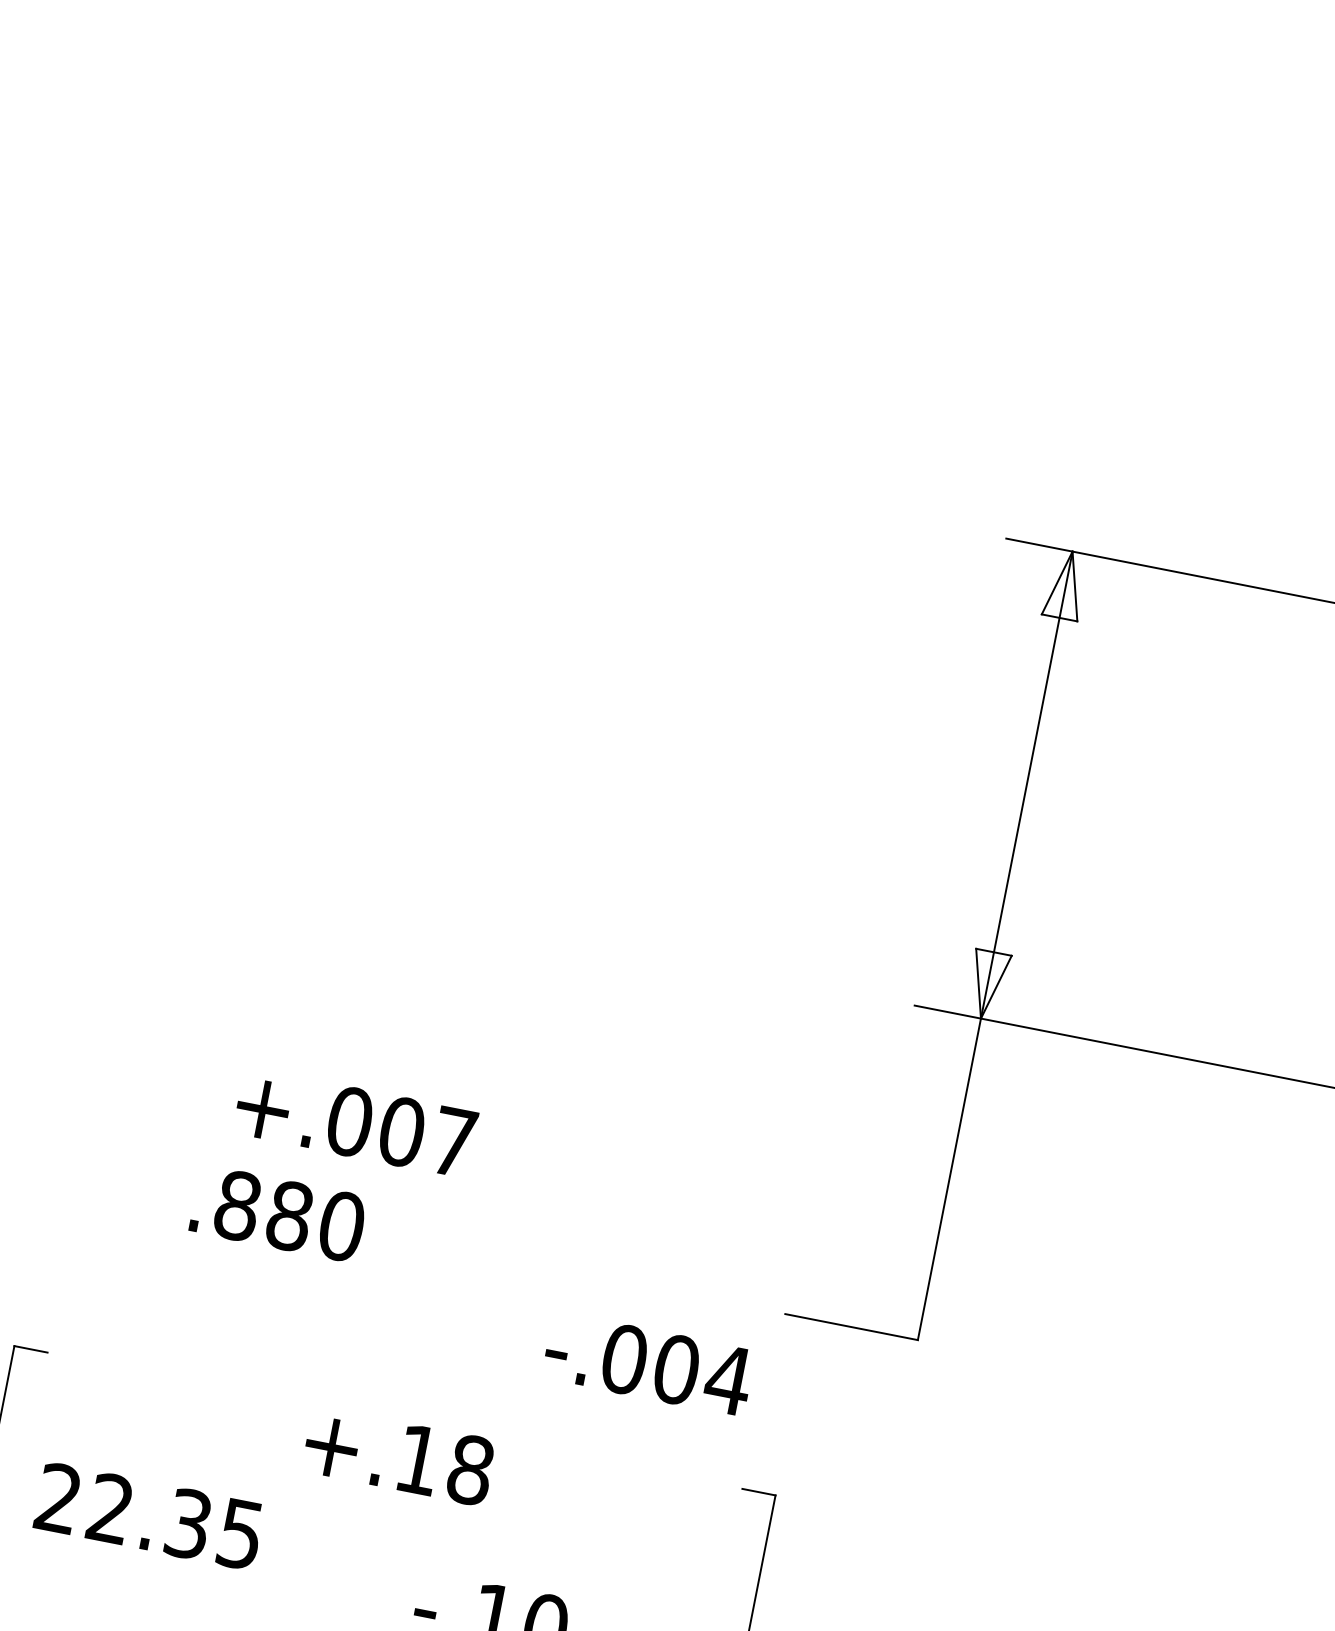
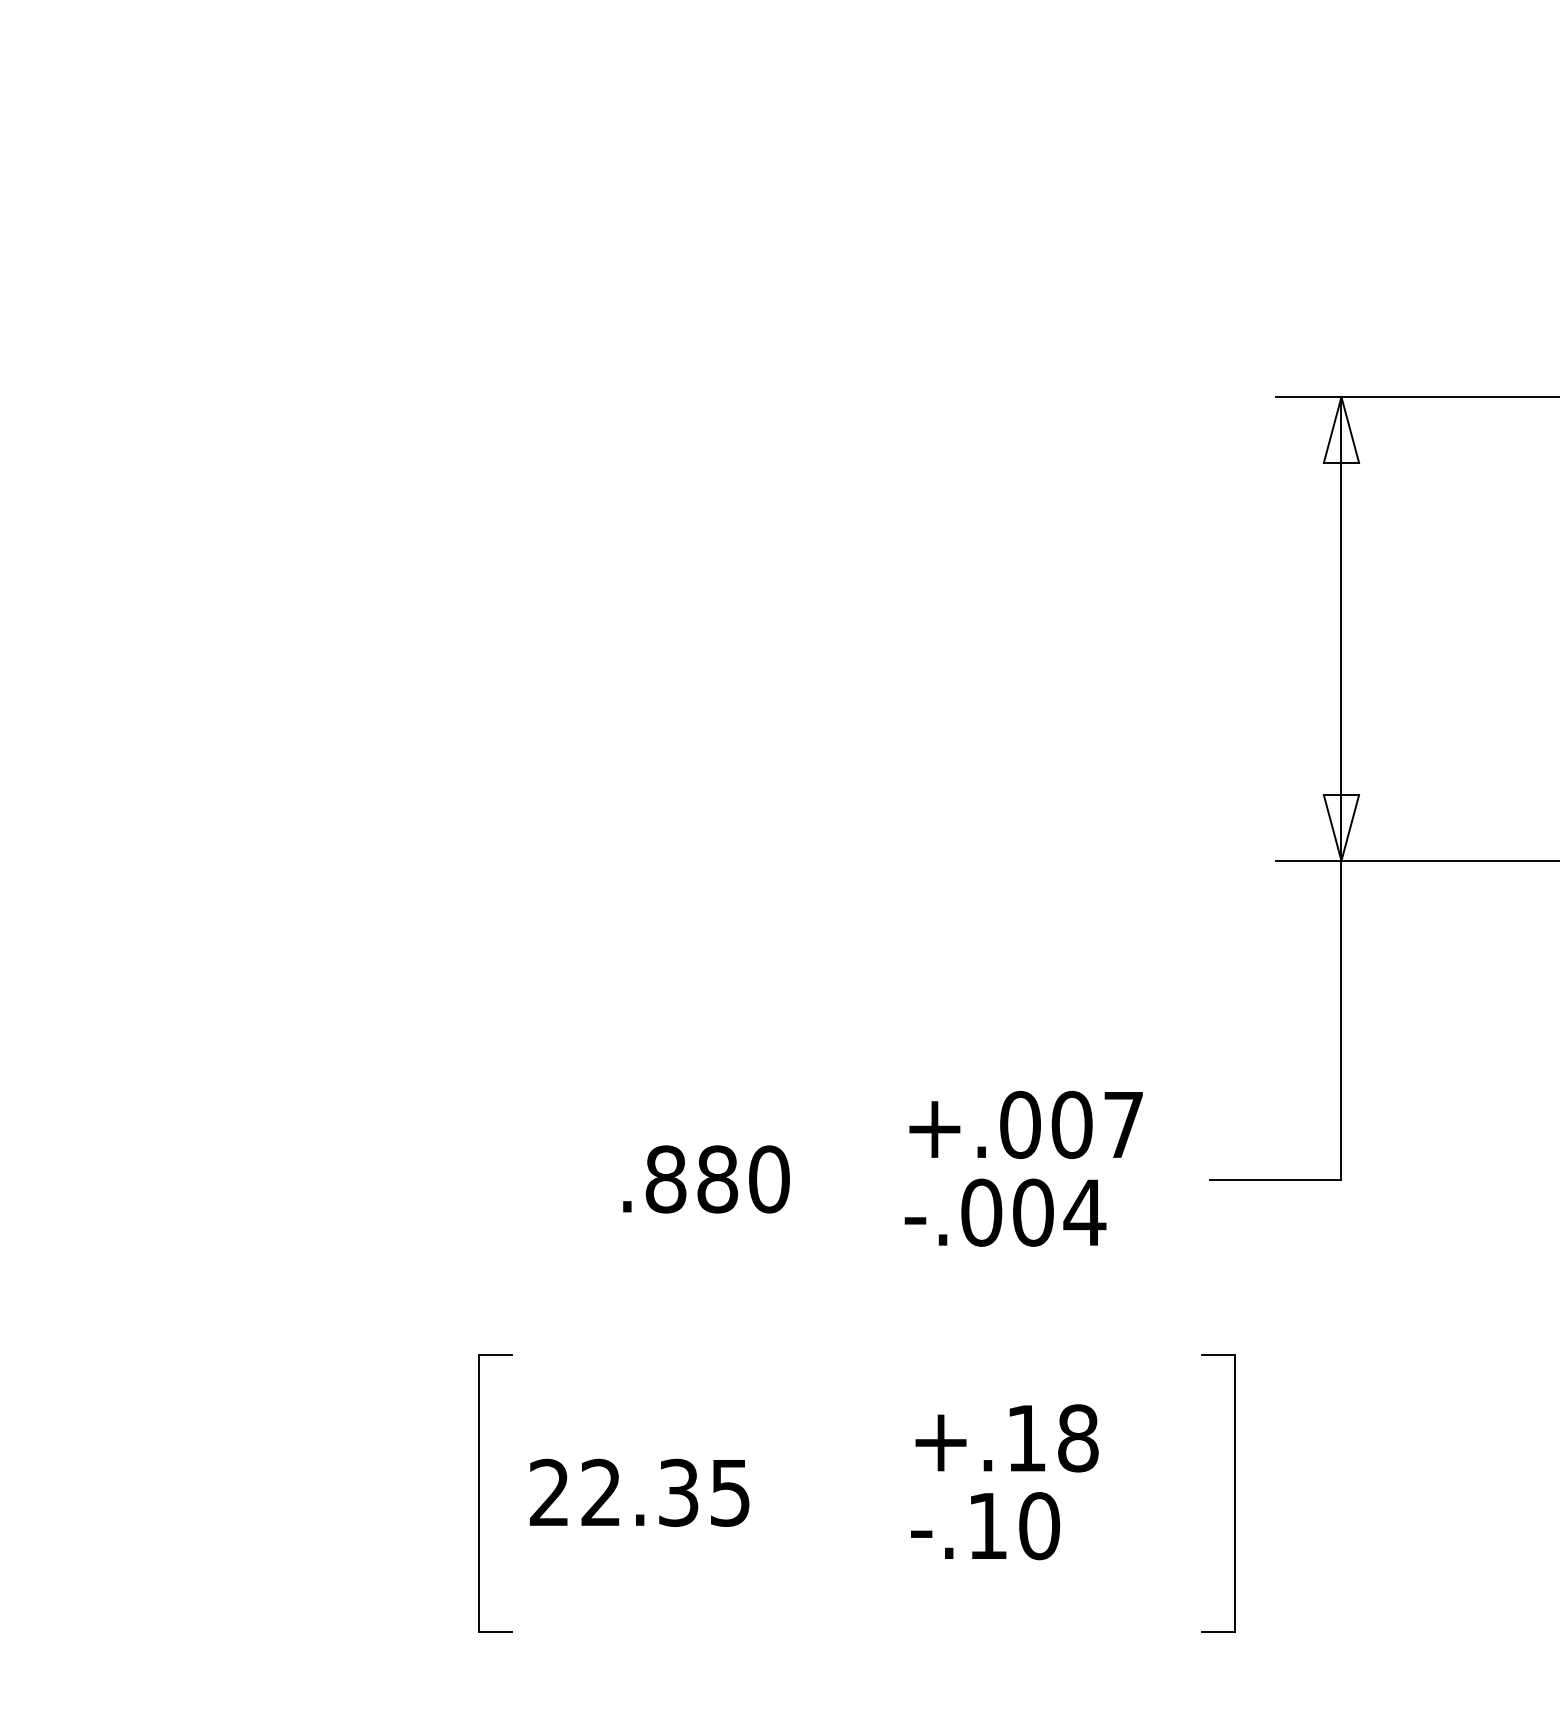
text: (355, 1122) -> (1025, 1124), moved
text: (648, 1363) -> (1005, 1212), moved
text: (398, 1456) -> (1006, 1438), moved

